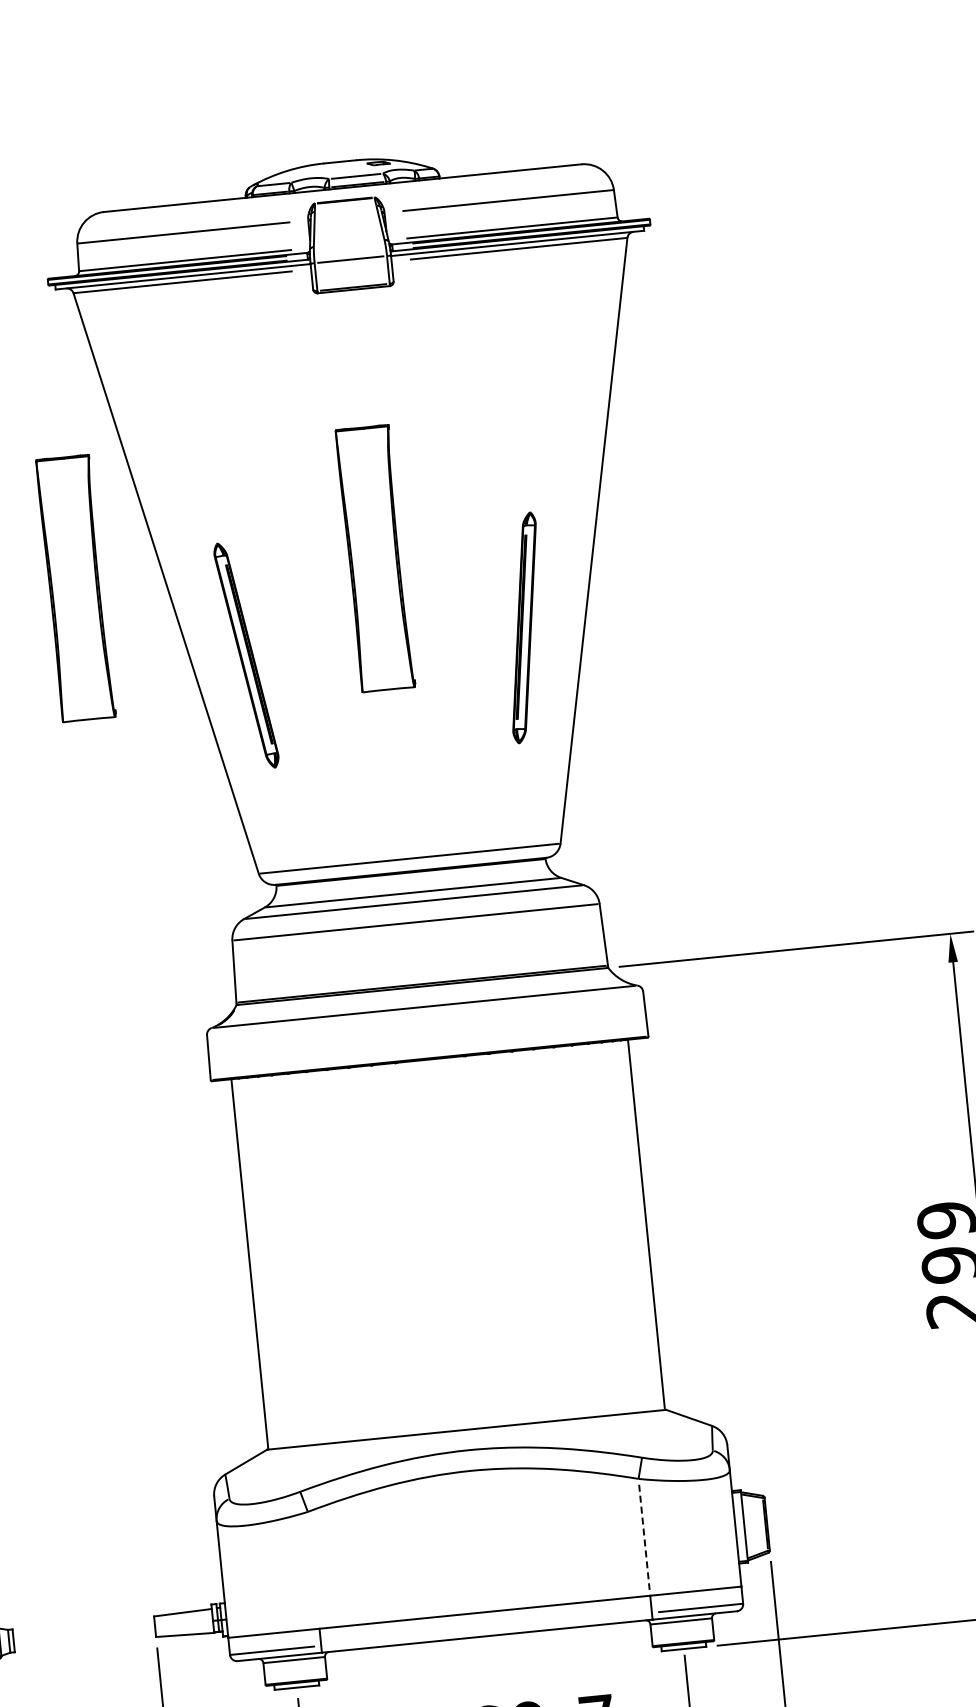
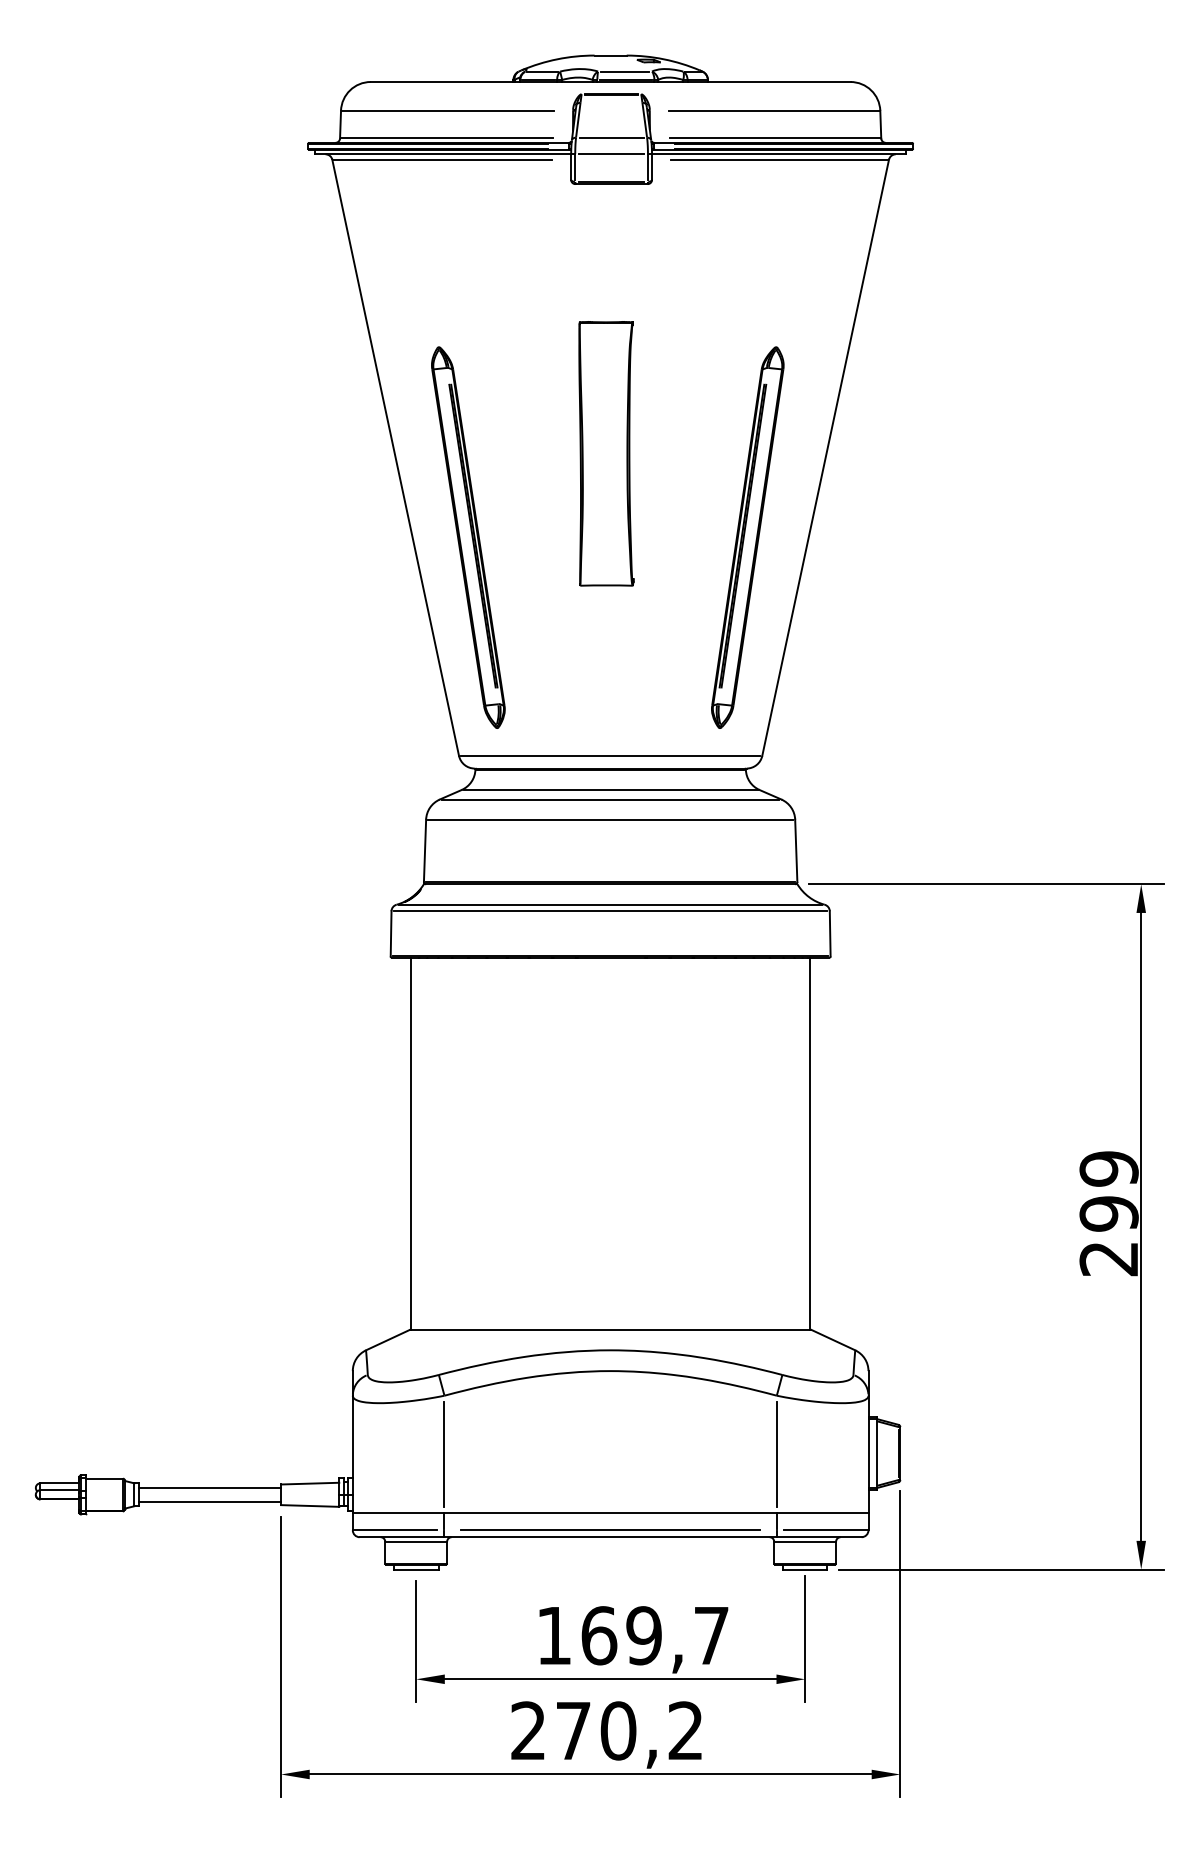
line: (349, 243) -> (611, 137), added
part: (75, 588) -> (305, 453), removed
part: (524, 627) -> (747, 537), size x1.67
part: (246, 655) -> (468, 537), size x1.67
line: (424, 1013) -> (610, 911), added
line: (644, 1537) -> (776, 1454), dashed -> solid
line: (313, 1570) -> (444, 1454), added
line: (83, 1626) -> (209, 1487), added
line: (486, 1629) -> (610, 1530), added
line: (84, 1640) -> (209, 1501), added

